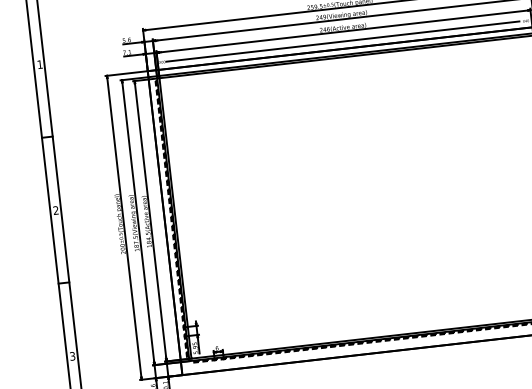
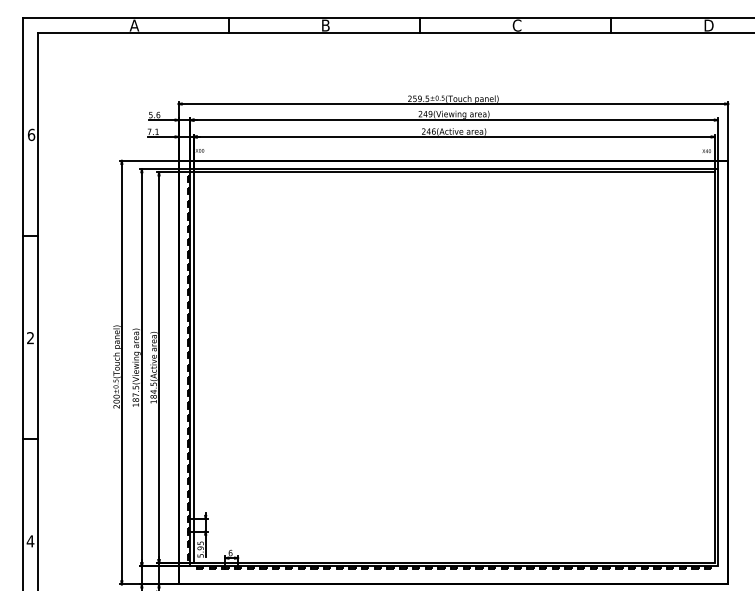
line: (342, 41) -> (451, 150), removed
text: (40, 64) -> (31, 134), 1 -> 6
text: (72, 356) -> (30, 541), 3 -> 4

